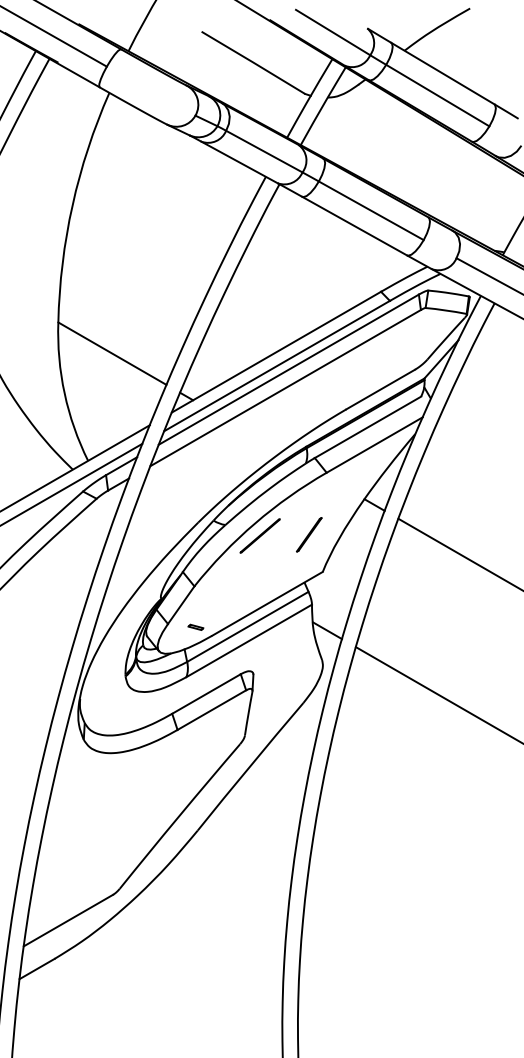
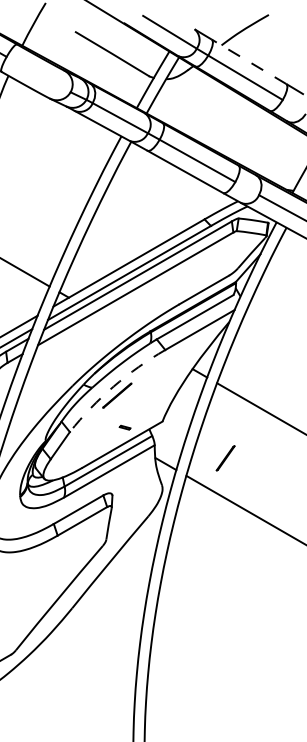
line: (442, 73) -> (248, 61), solid -> dashed
arc: (255, 523) -> (113, 386), solid -> dashed
line: (309, 534) -> (225, 458), moved
part: (195, 626) -> (124, 427), moved

